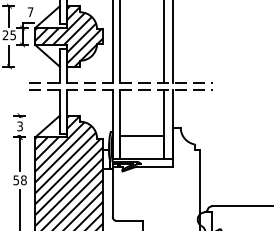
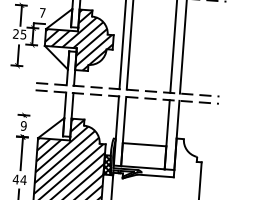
text: (19, 125) -> (23, 125), 3 -> 9
hatch: (106, 158) -> (107, 164), added
text: (19, 180) -> (19, 179), 58 -> 44

